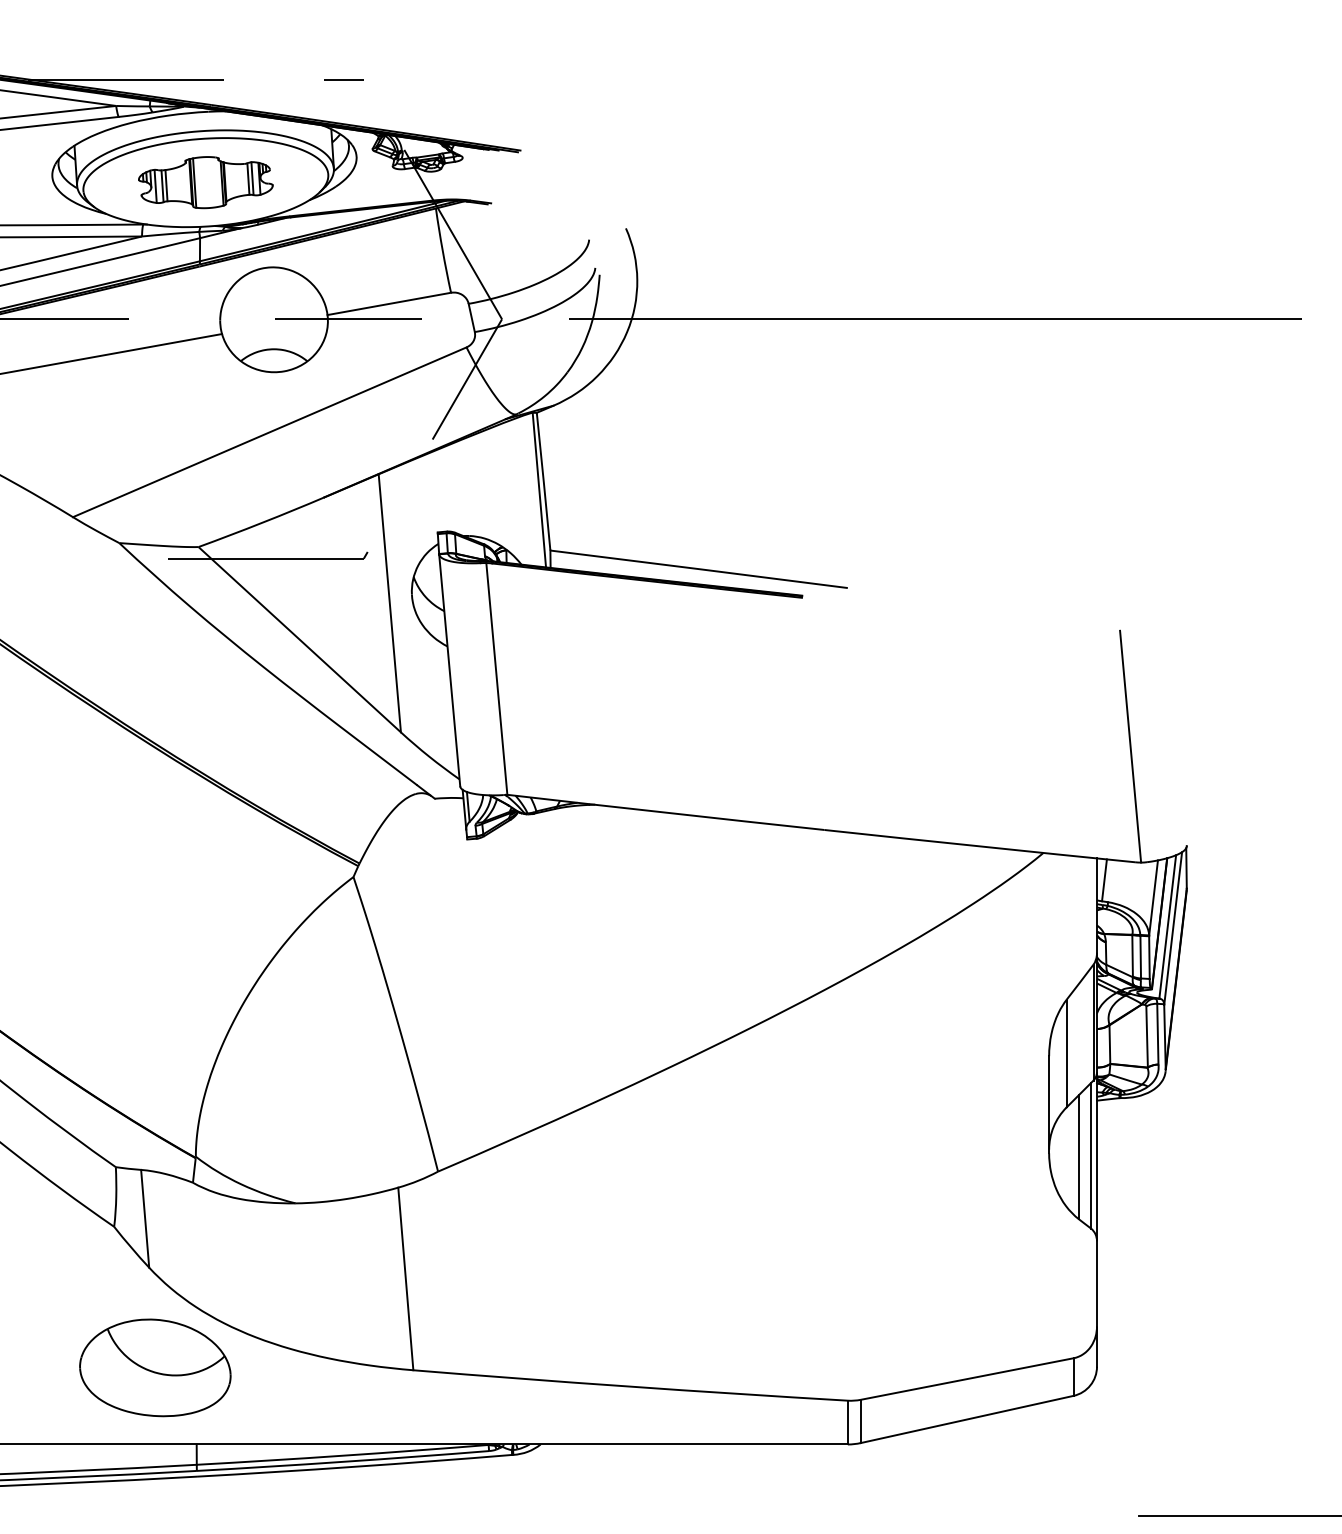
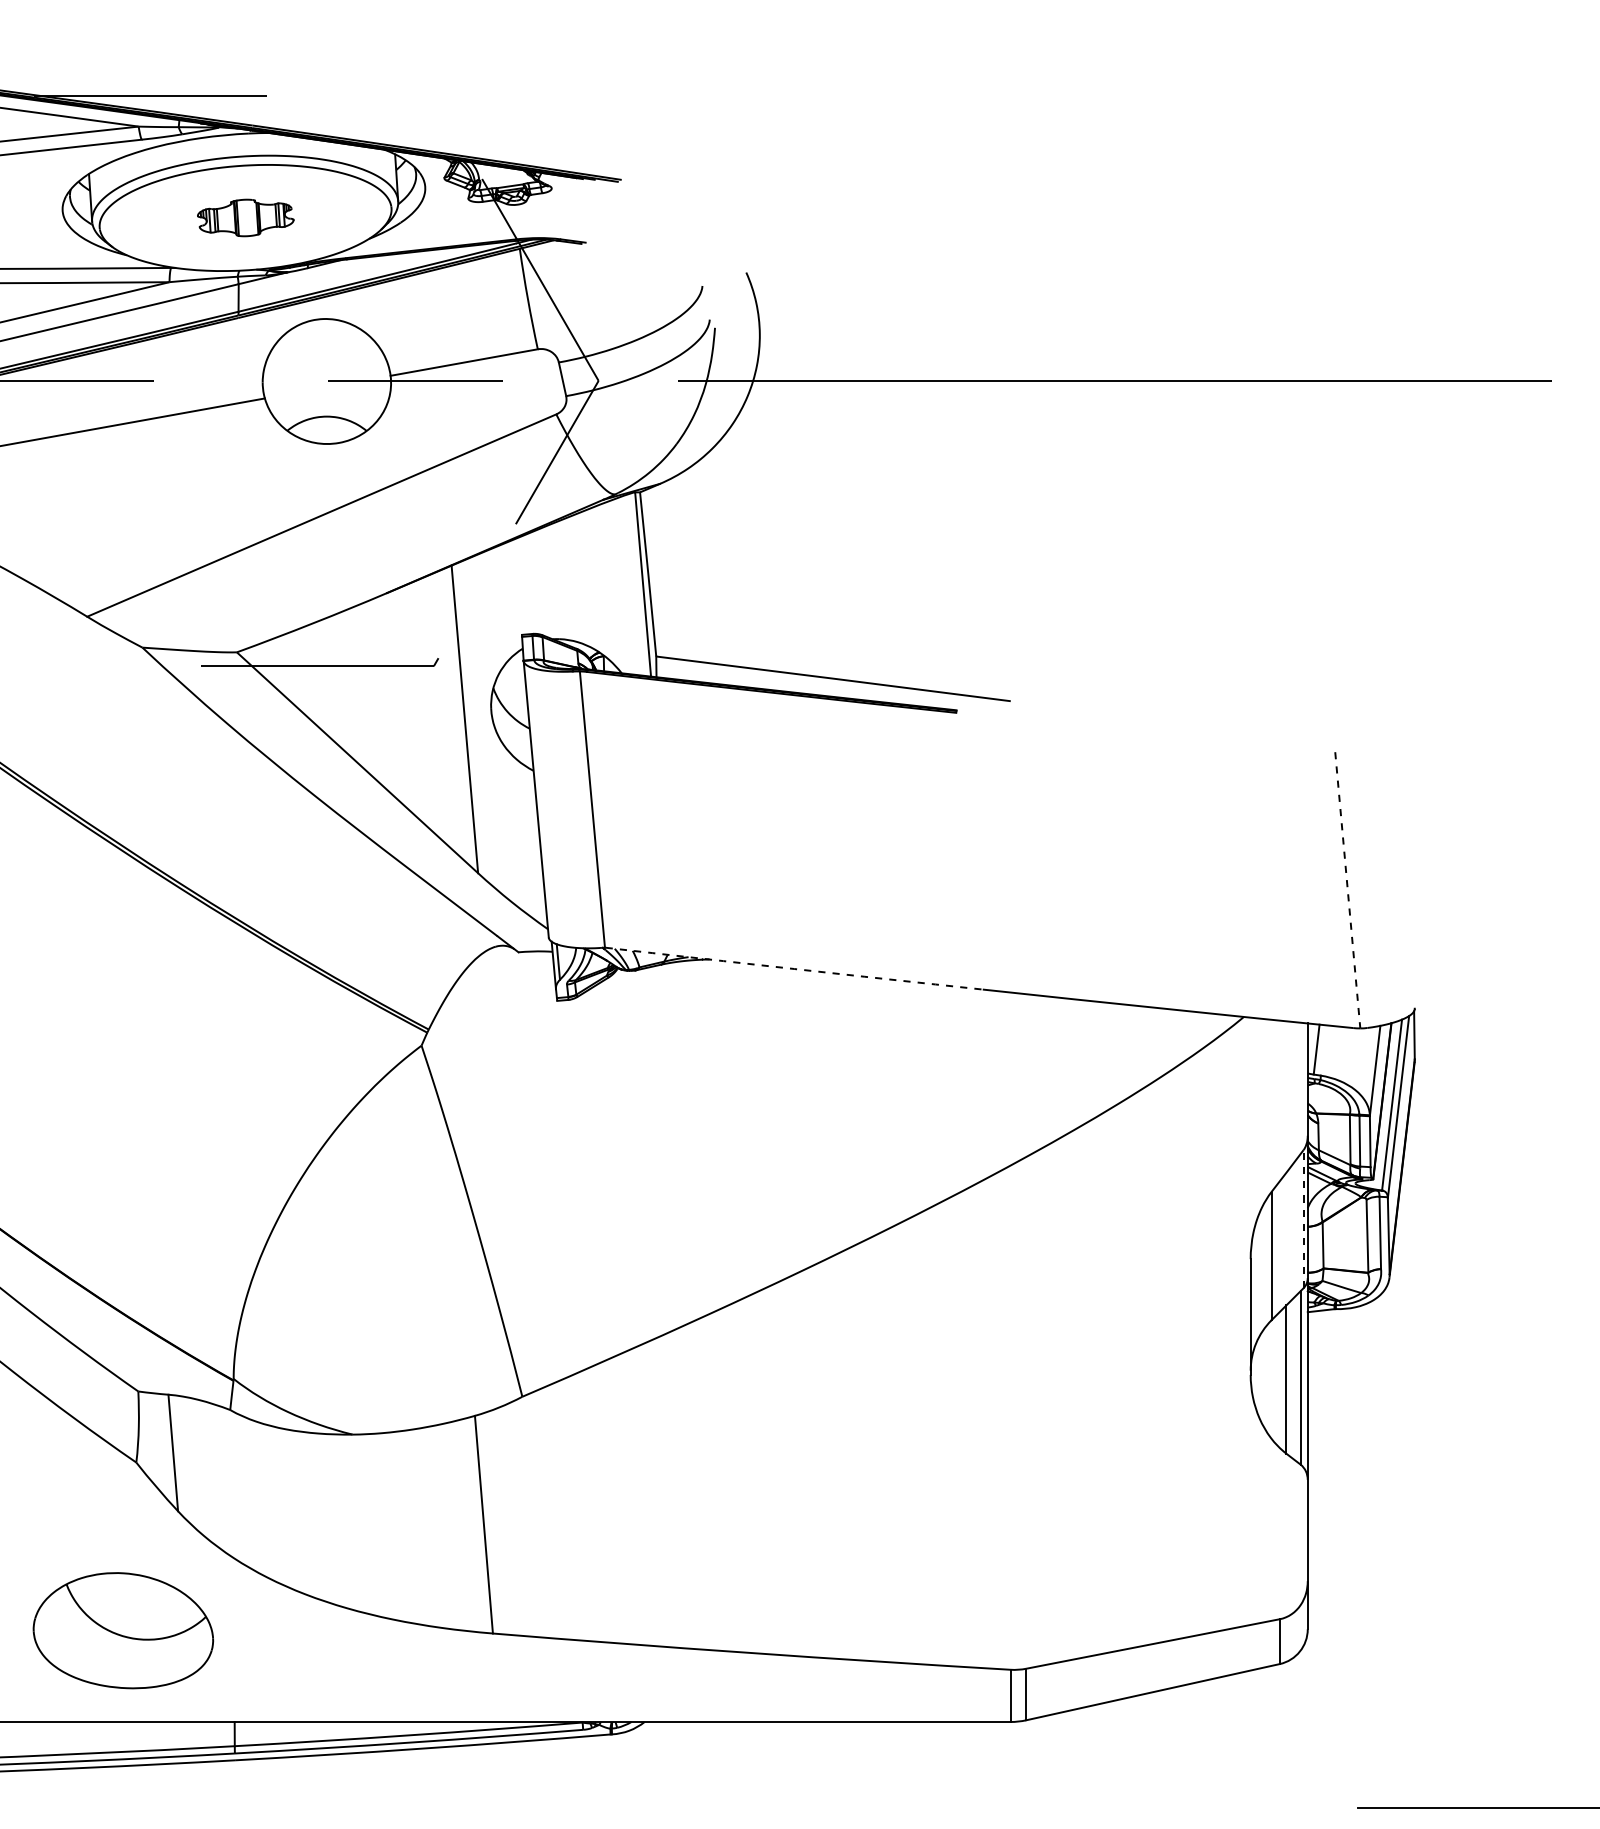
line: (343, 79) -> (409, 95), removed
part: (205, 182) -> (245, 217), size x0.6
line: (1130, 746) -> (1347, 890), solid -> dashed
arc: (666, 812) -> (794, 968), solid -> dashed
line: (1093, 1022) -> (1303, 1218), solid -> dashed
part: (155, 1367) -> (123, 1630), moved

